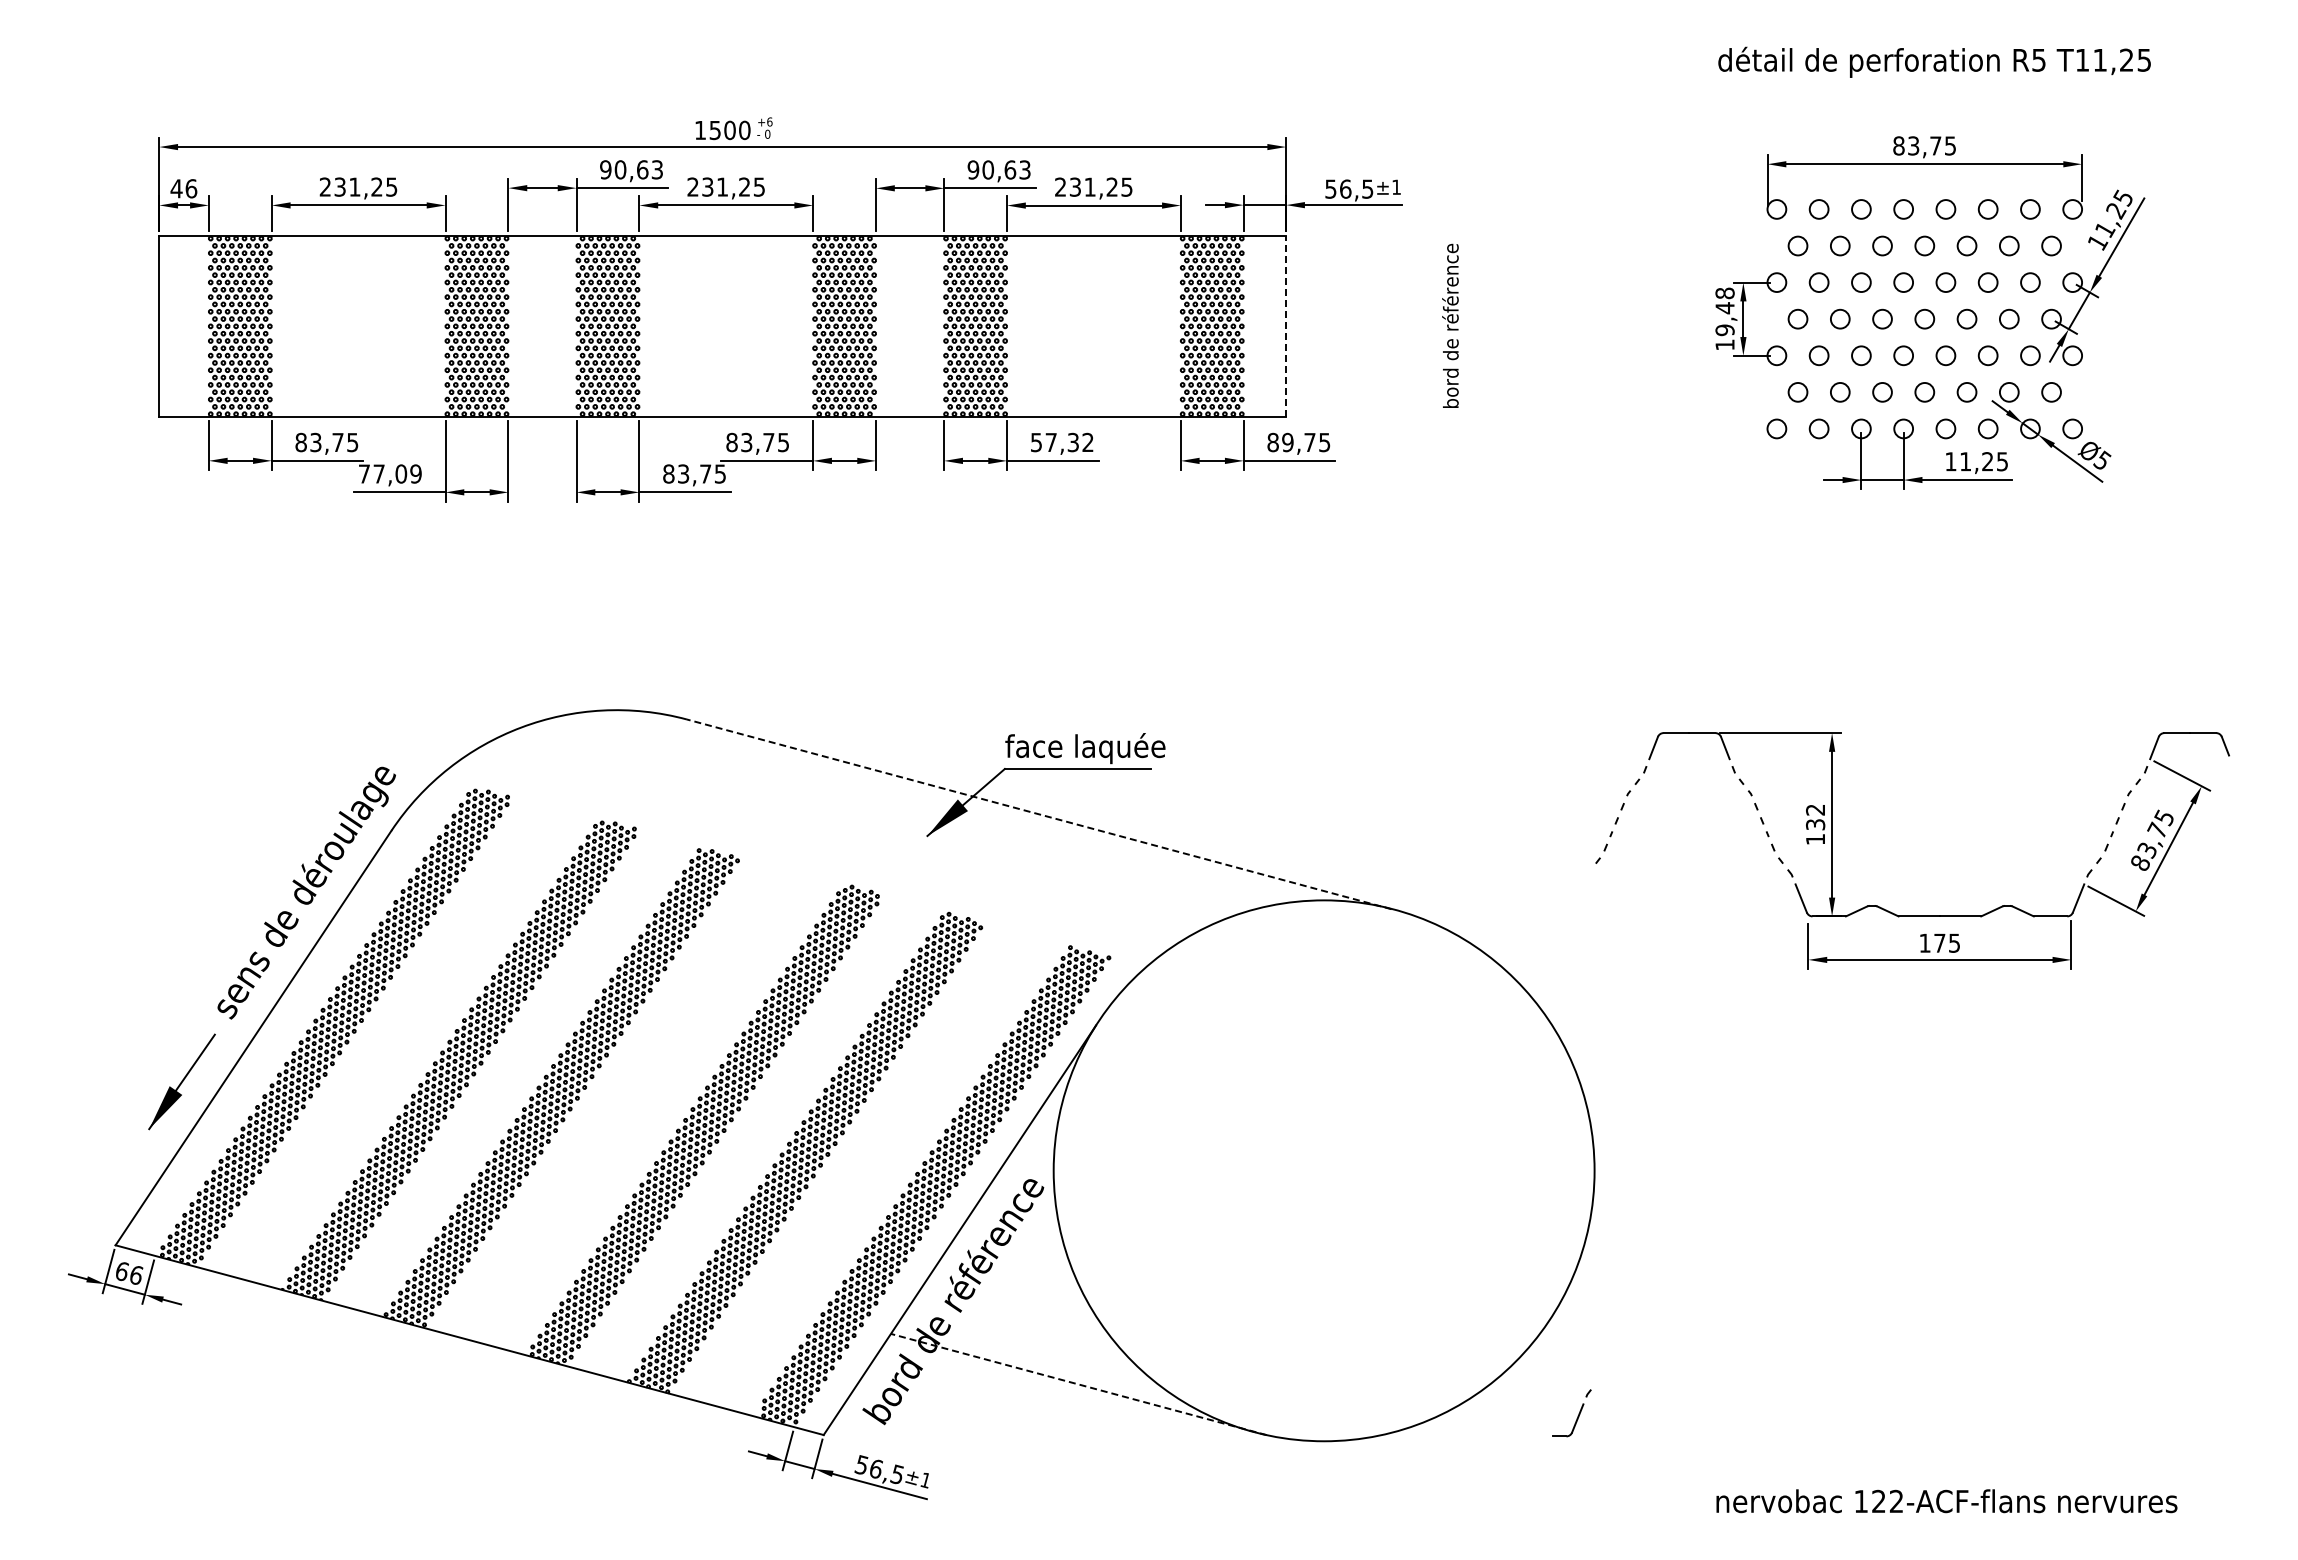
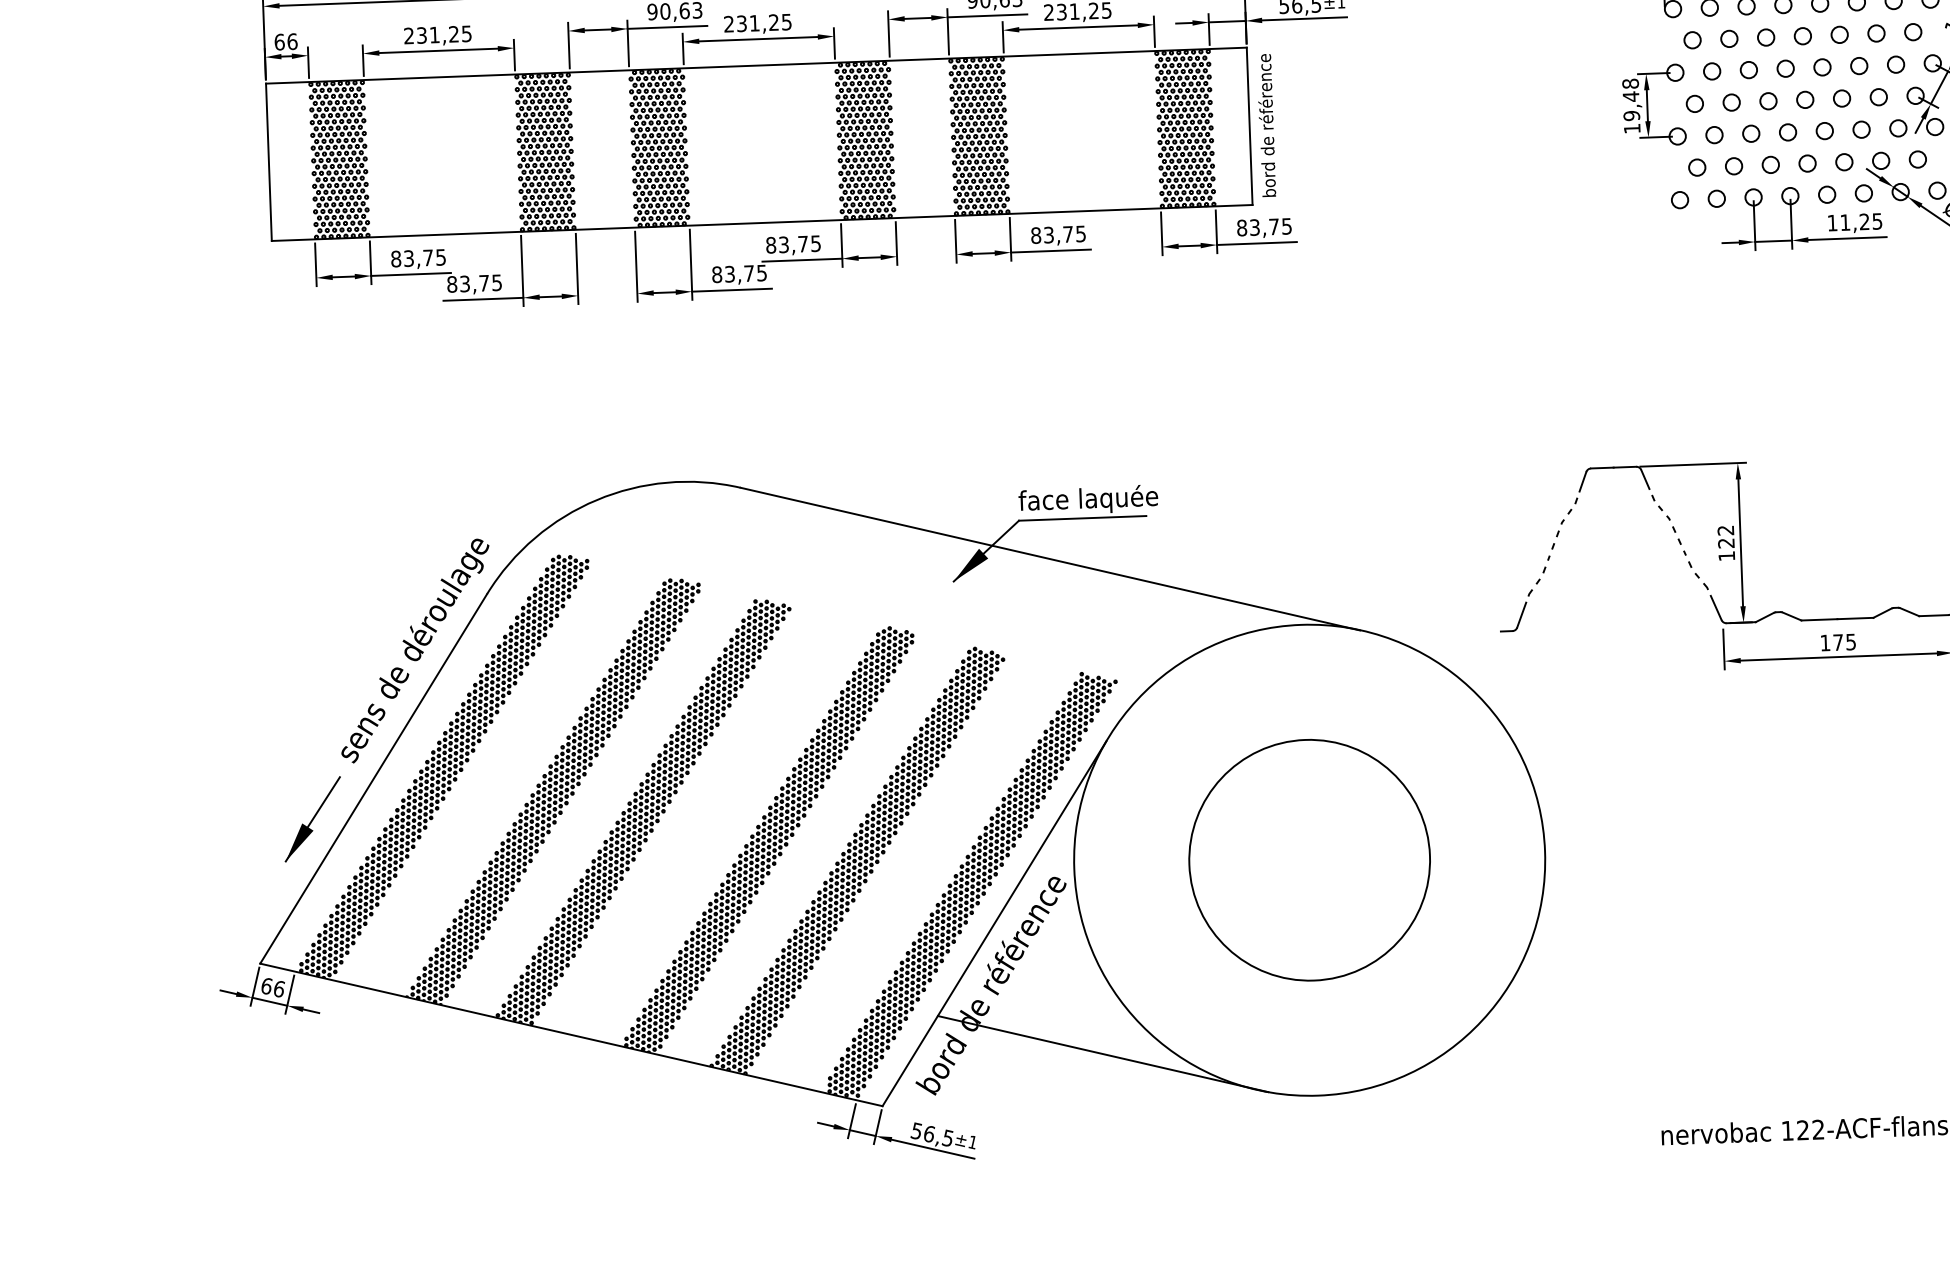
text: (176, 188) -> (279, 41), 46 -> 66
line: (1286, 325) -> (1249, 125), dashed -> solid
text: (1450, 325) -> (1266, 125), moved
text: (1061, 442) -> (1057, 234), 57,32 -> 83,75
text: (1287, 442) -> (1254, 227), 89,75 -> 83,75
text: (389, 473) -> (473, 283), 77,09 -> 83,75
line: (1039, 814) -> (1050, 559), dashed -> solid
text: (1815, 824) -> (1726, 543), 132 -> 122
circle: (1324, 1170) -> (1309, 859), added
line: (1078, 1384) -> (1102, 1054), dashed -> solid
part: (1577, 1416) -> (1521, 613), moved

